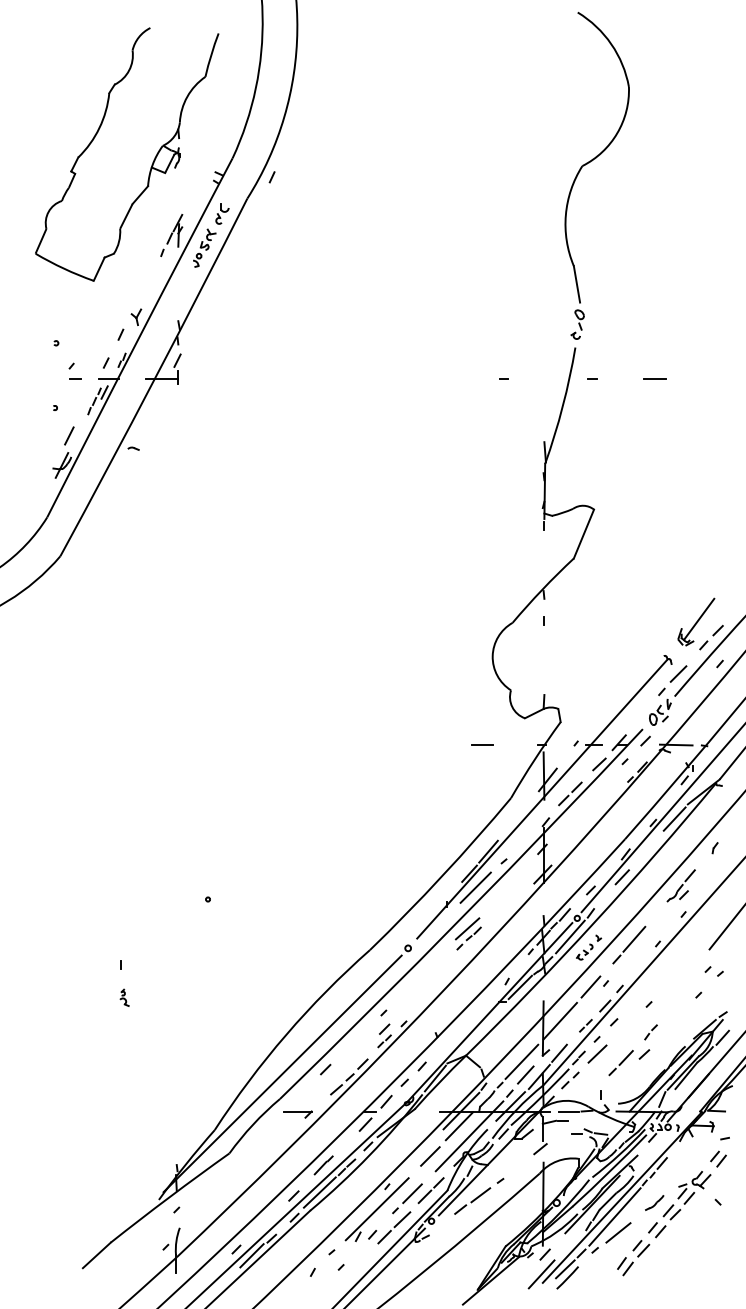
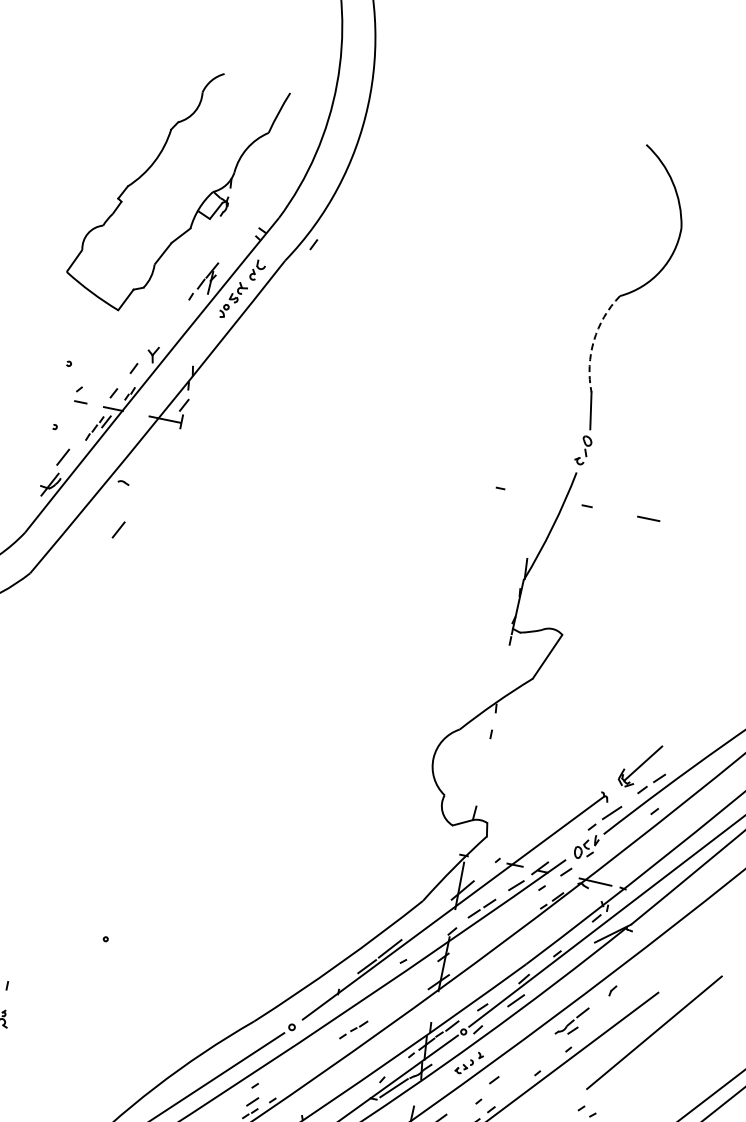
arc: (565, 215) -> (593, 341), solid -> dashed
line: (138, 495) -> (118, 529), added
line: (482, 744) -> (405, 842), removed
line: (674, 818) -> (579, 953), removed
line: (475, 887) -> (370, 981), removed
line: (467, 928) -> (354, 1019), removed
line: (570, 936) -> (453, 1048), removed
line: (634, 938) -> (515, 1063), removed
line: (590, 986) -> (462, 1101), removed

